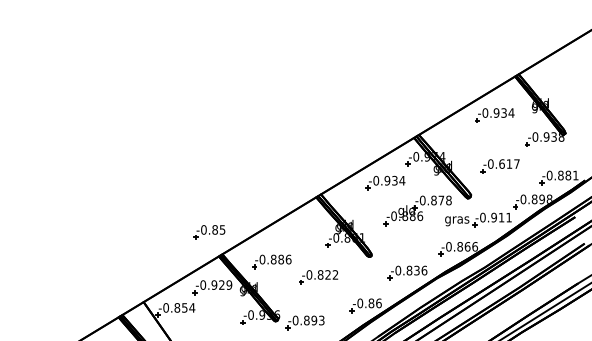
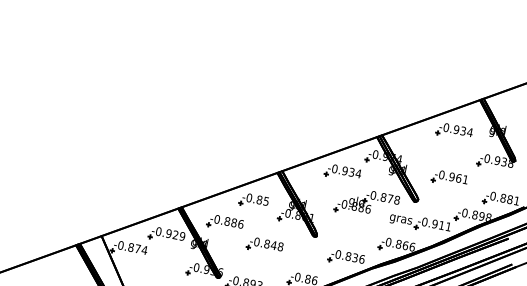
text: (509, 163) -> (458, 177), -0.617 -> -0.961
part: (209, 232) -> (253, 201), moved
text: (331, 274) -> (277, 245), -0.822 -> -0.848
text: (184, 307) -> (137, 248), -0.854 -> -0.874

